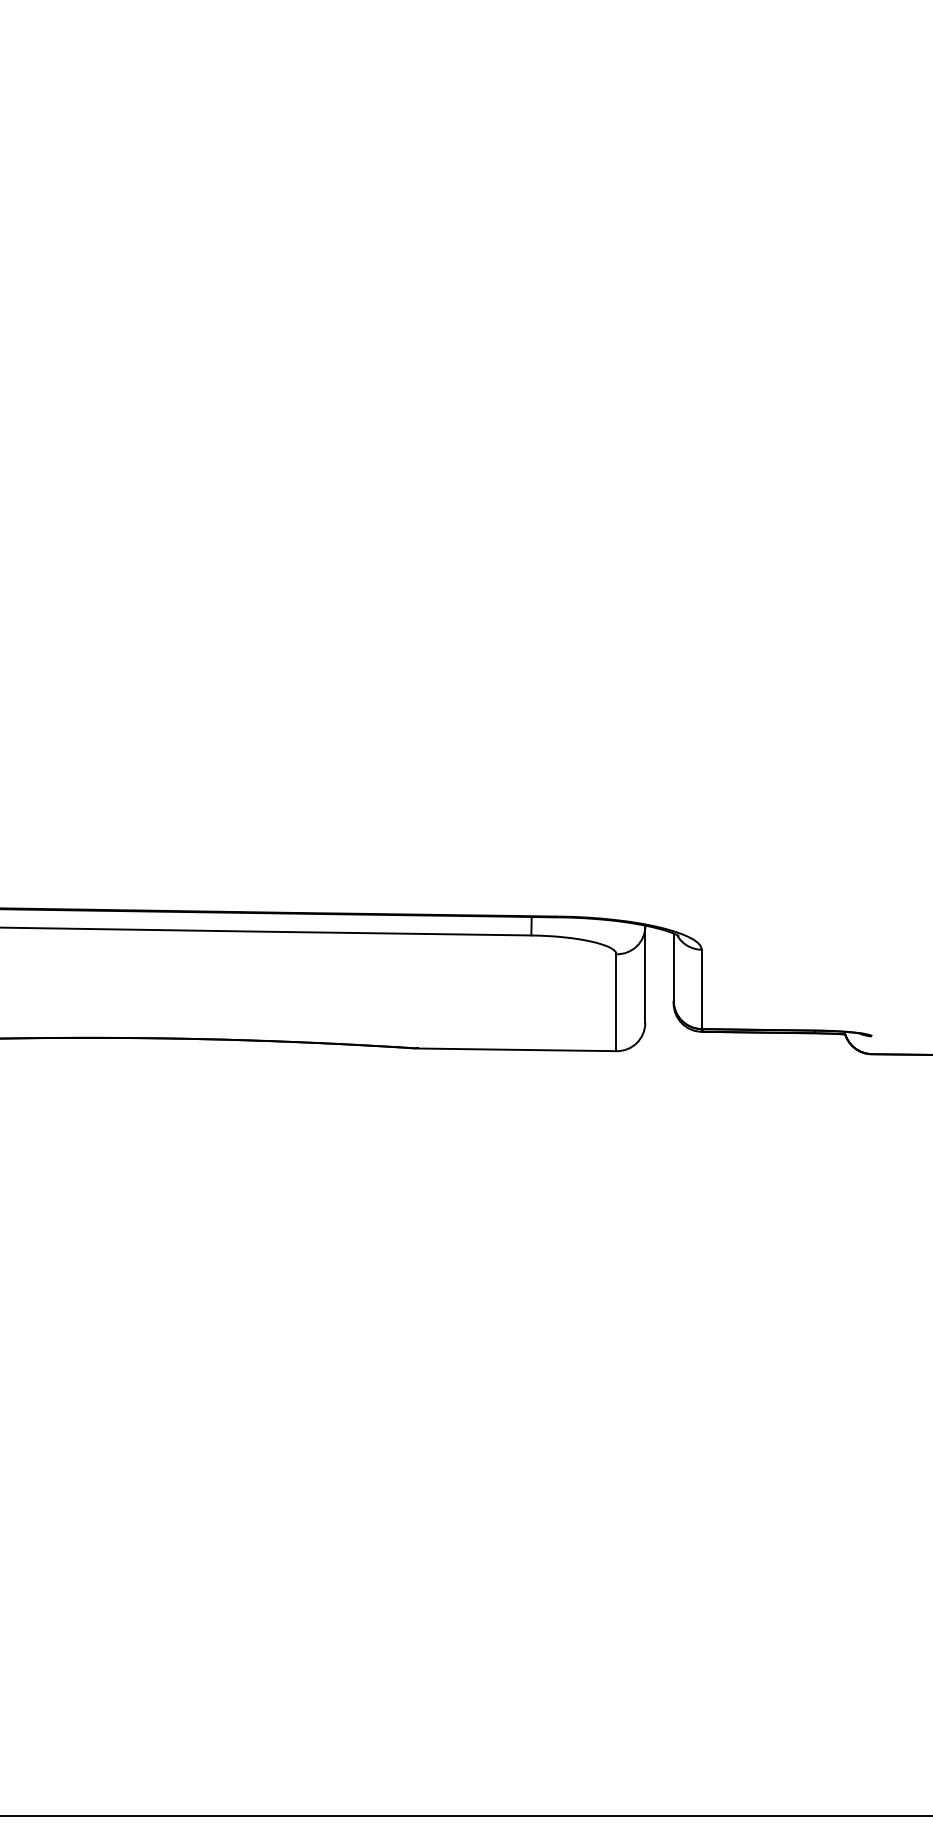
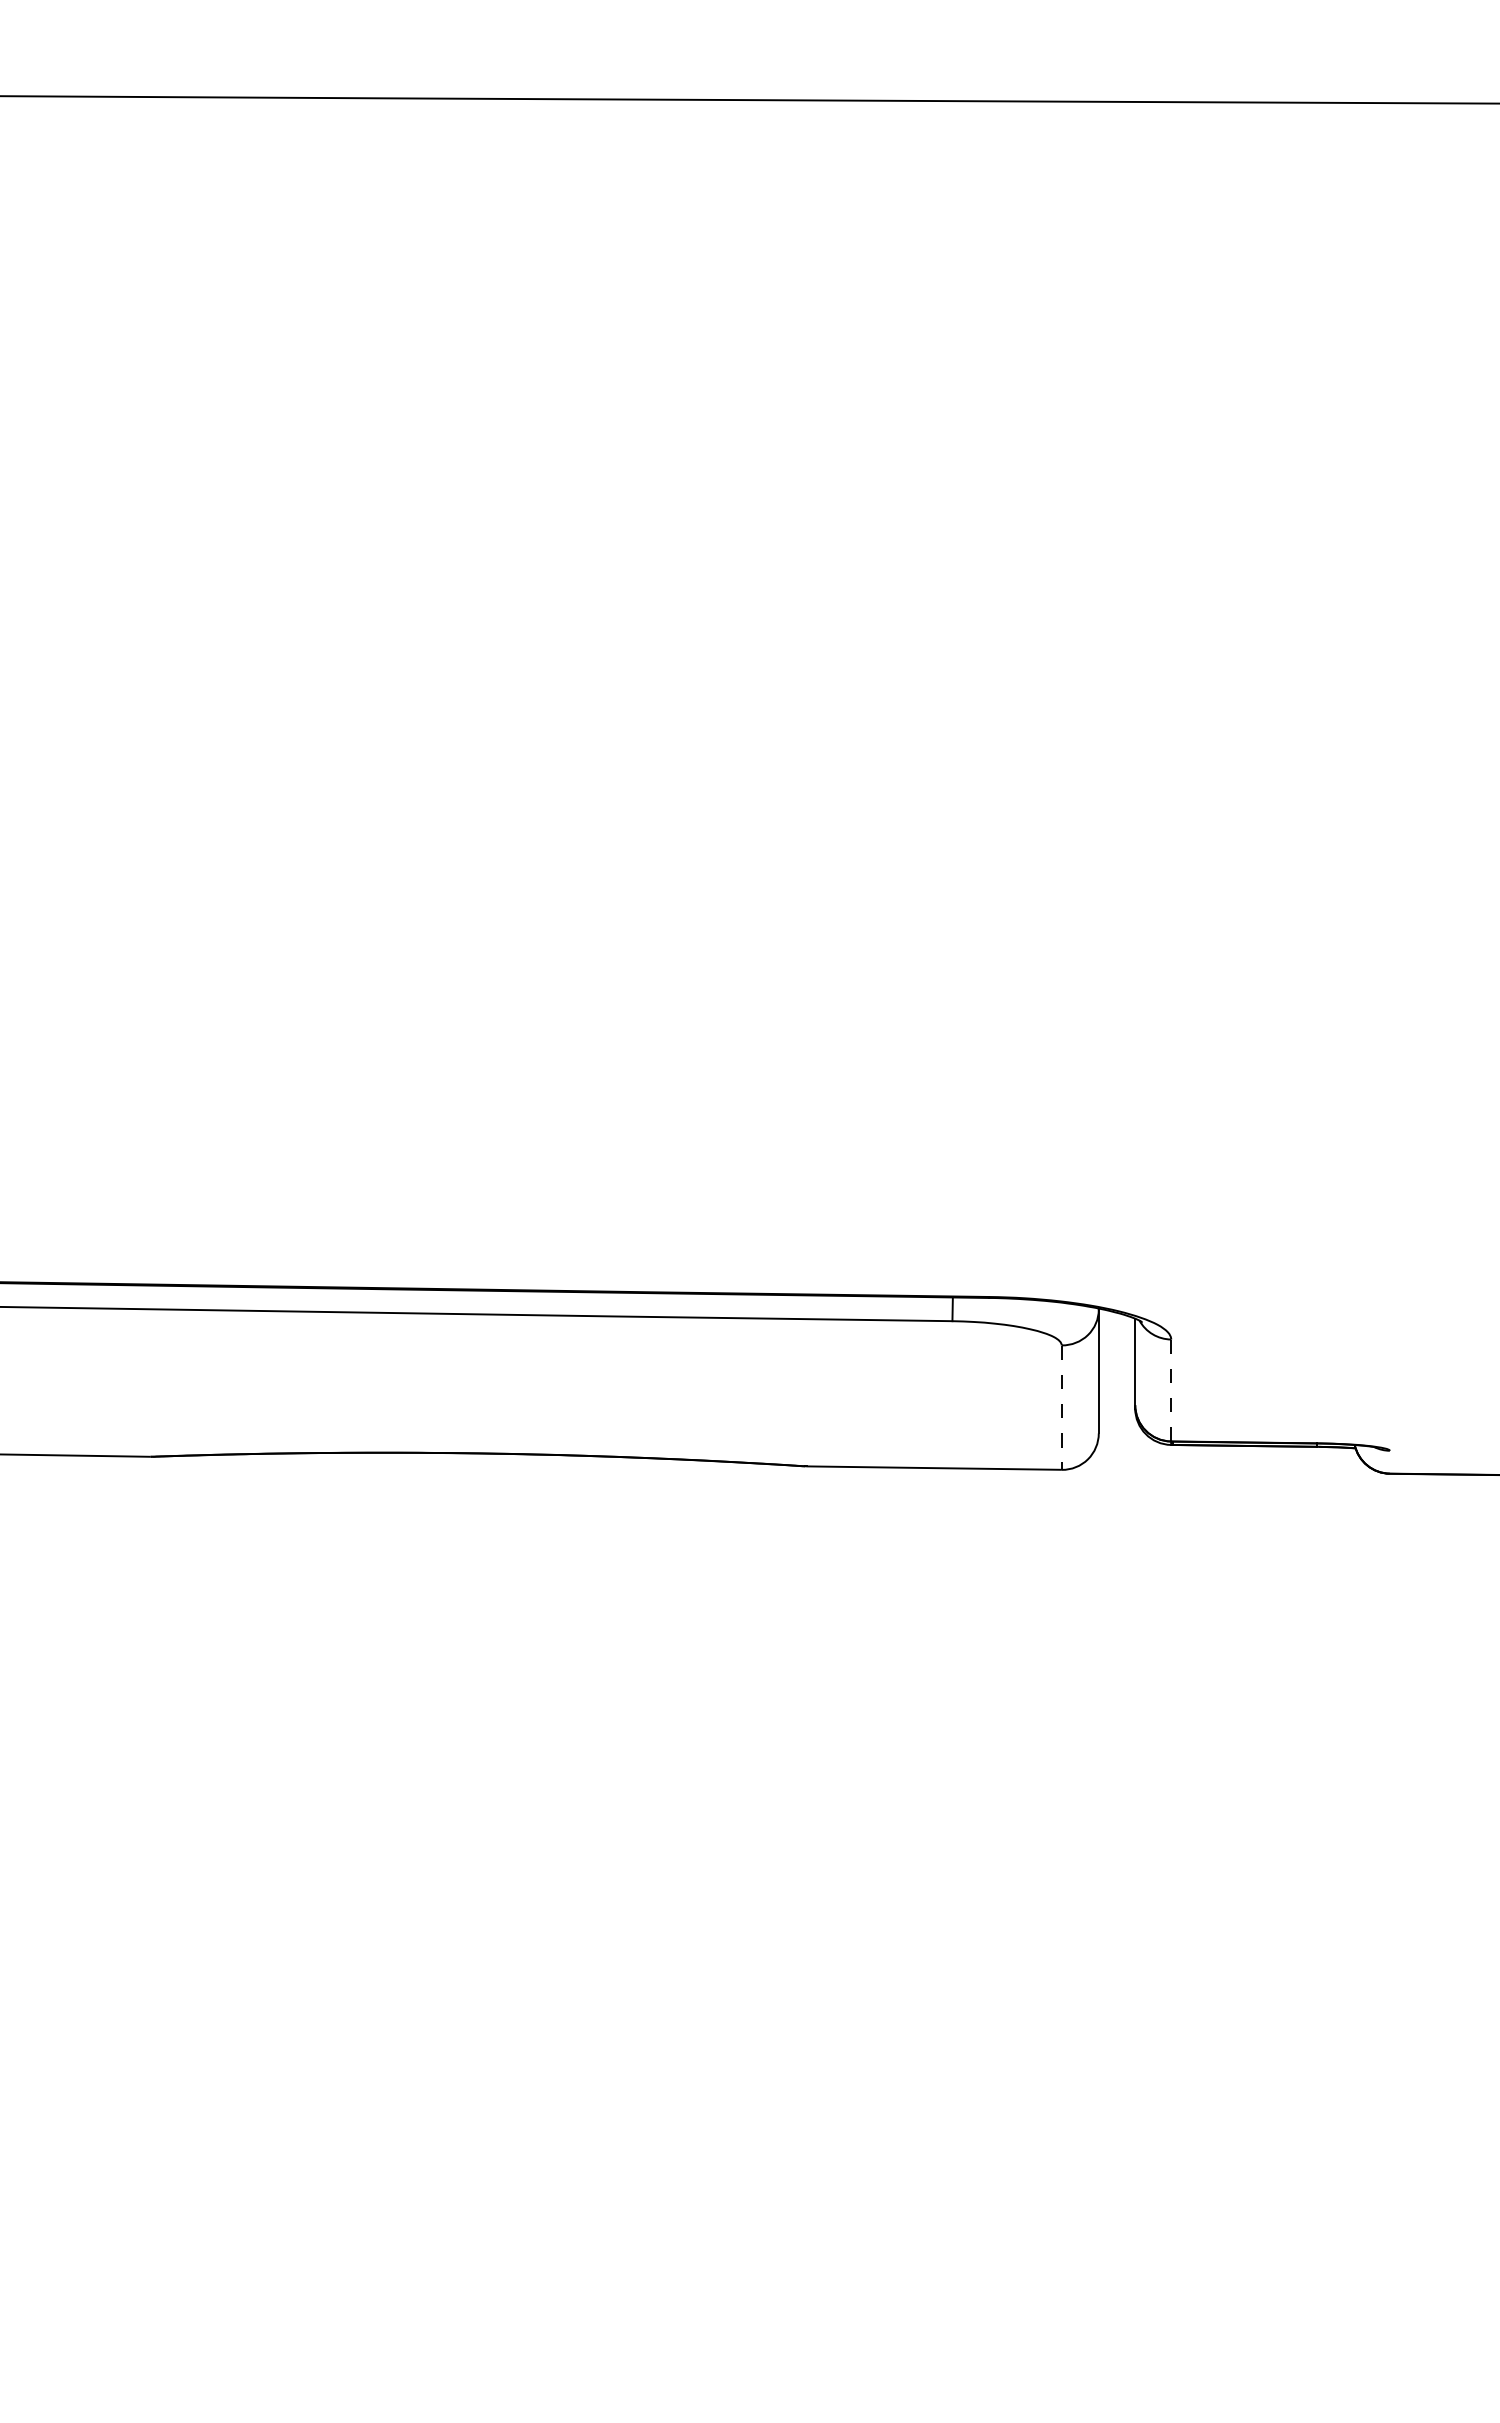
line: (701, 989) -> (1171, 1390), solid -> dashed
line: (616, 1003) -> (1061, 1408), solid -> dashed

